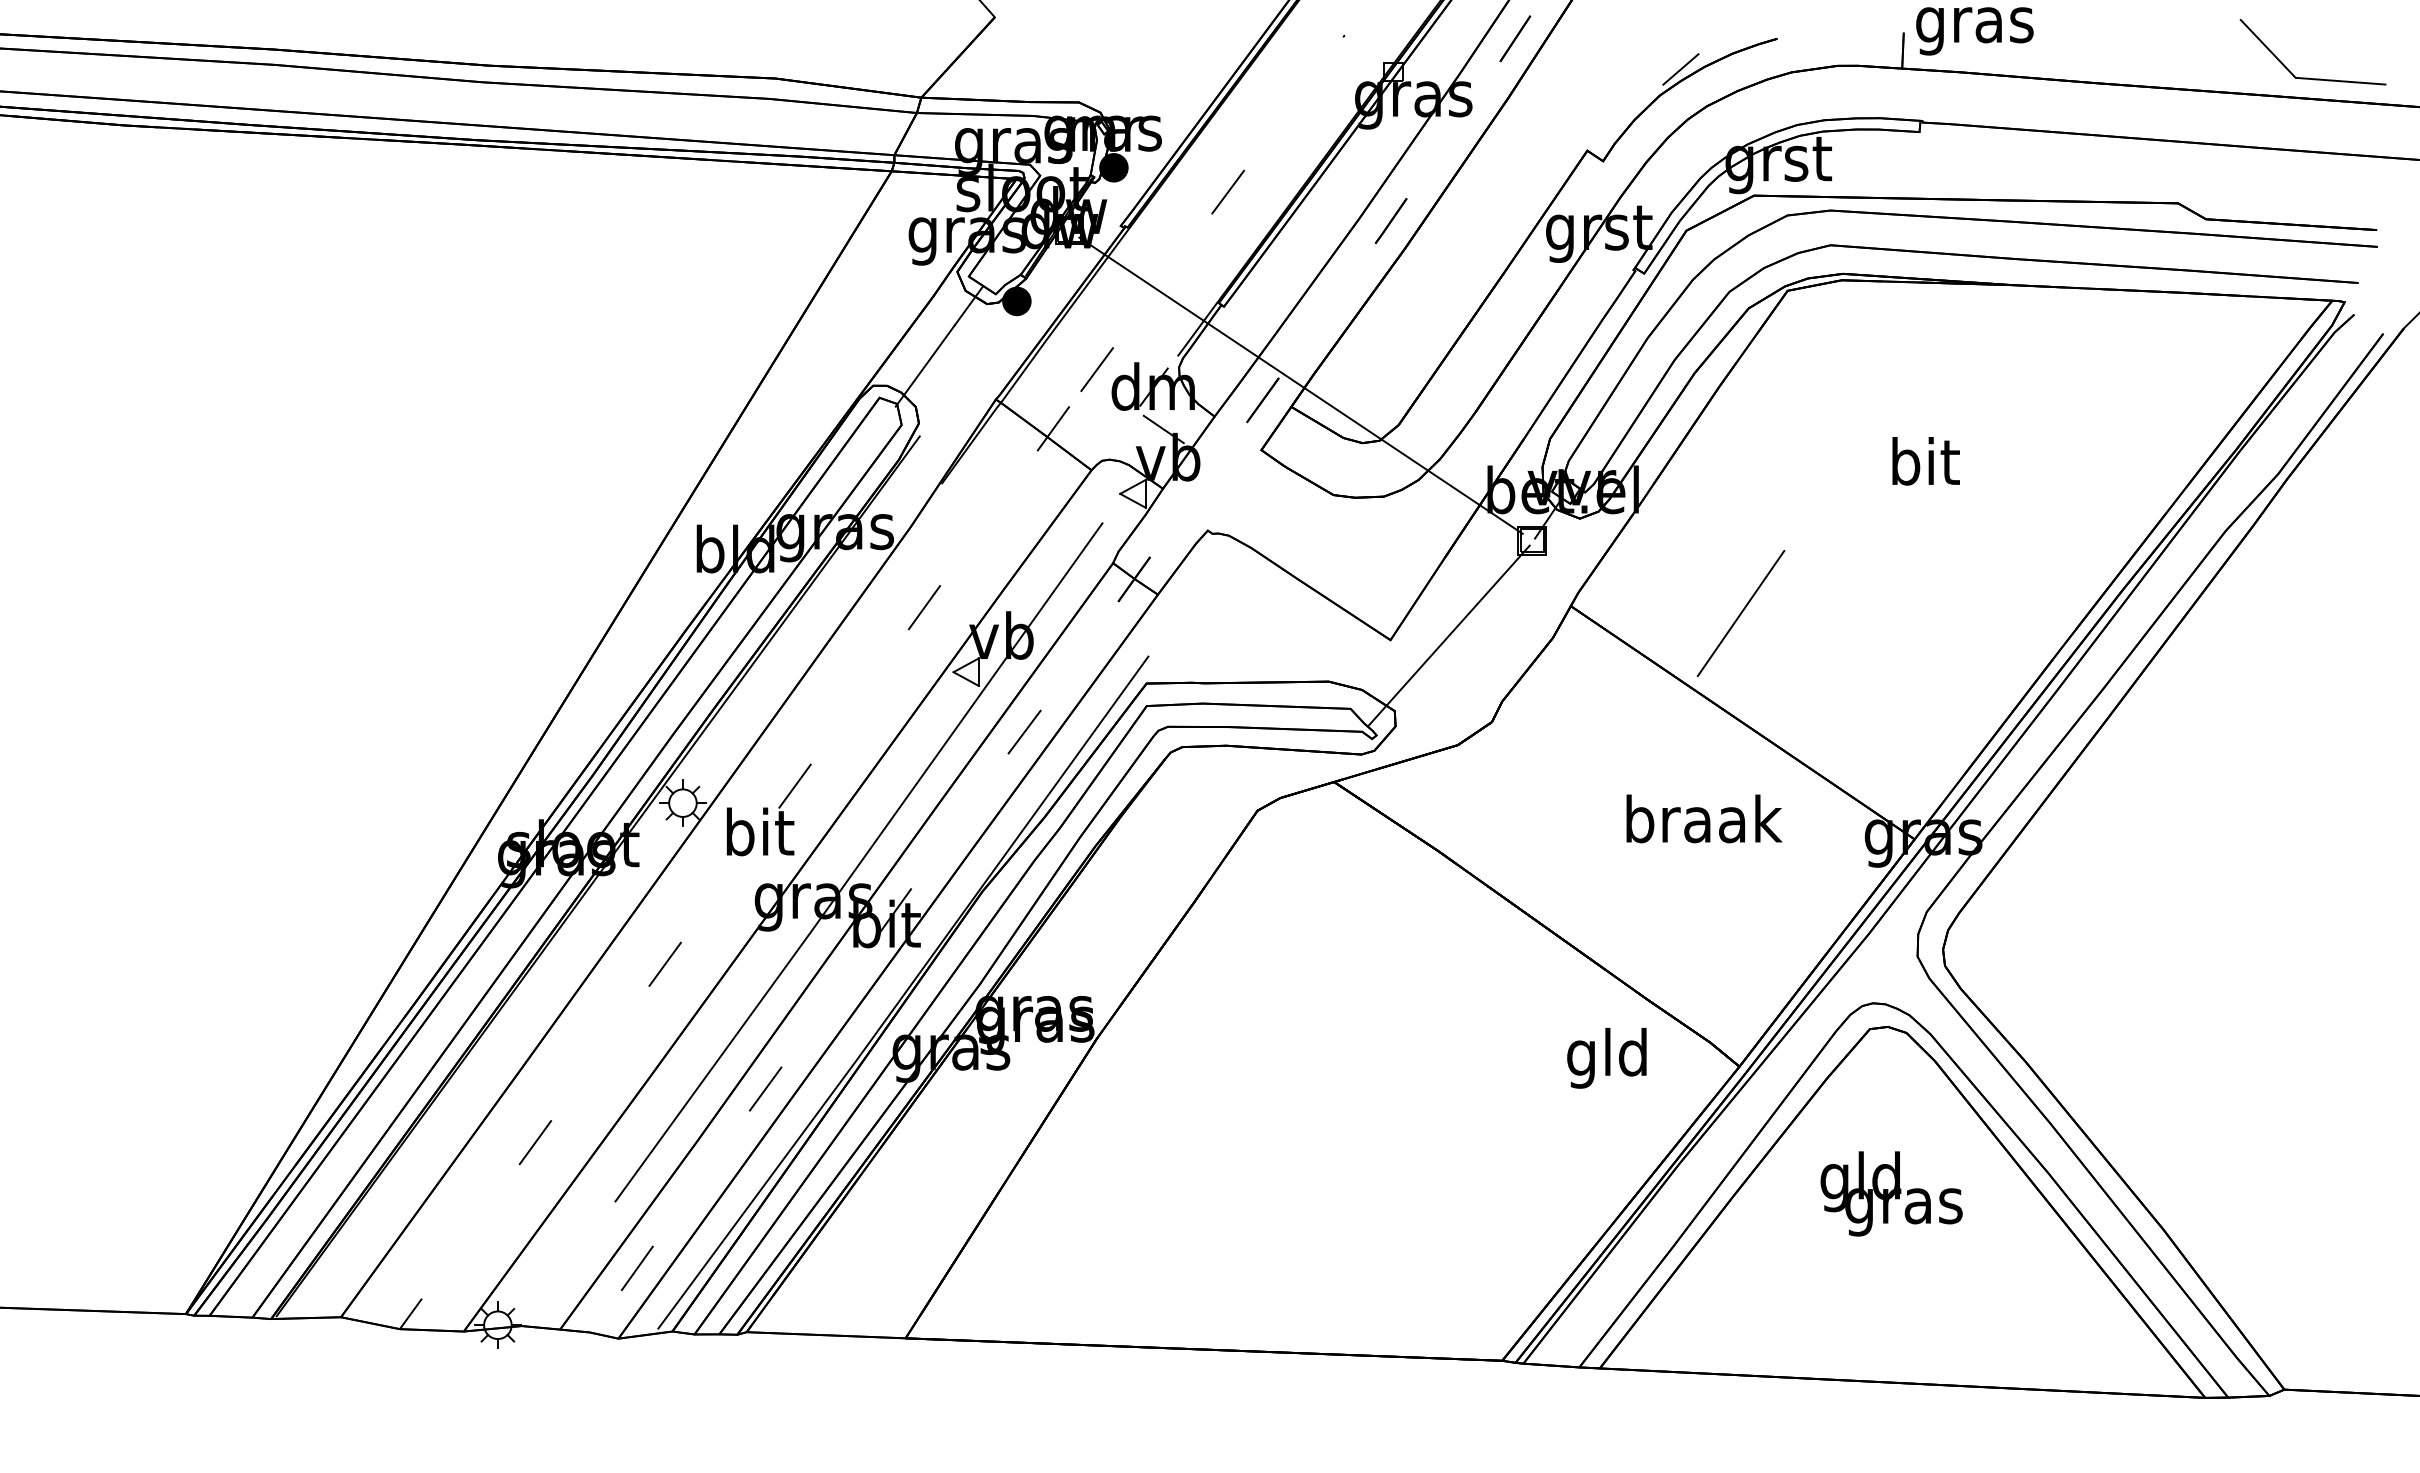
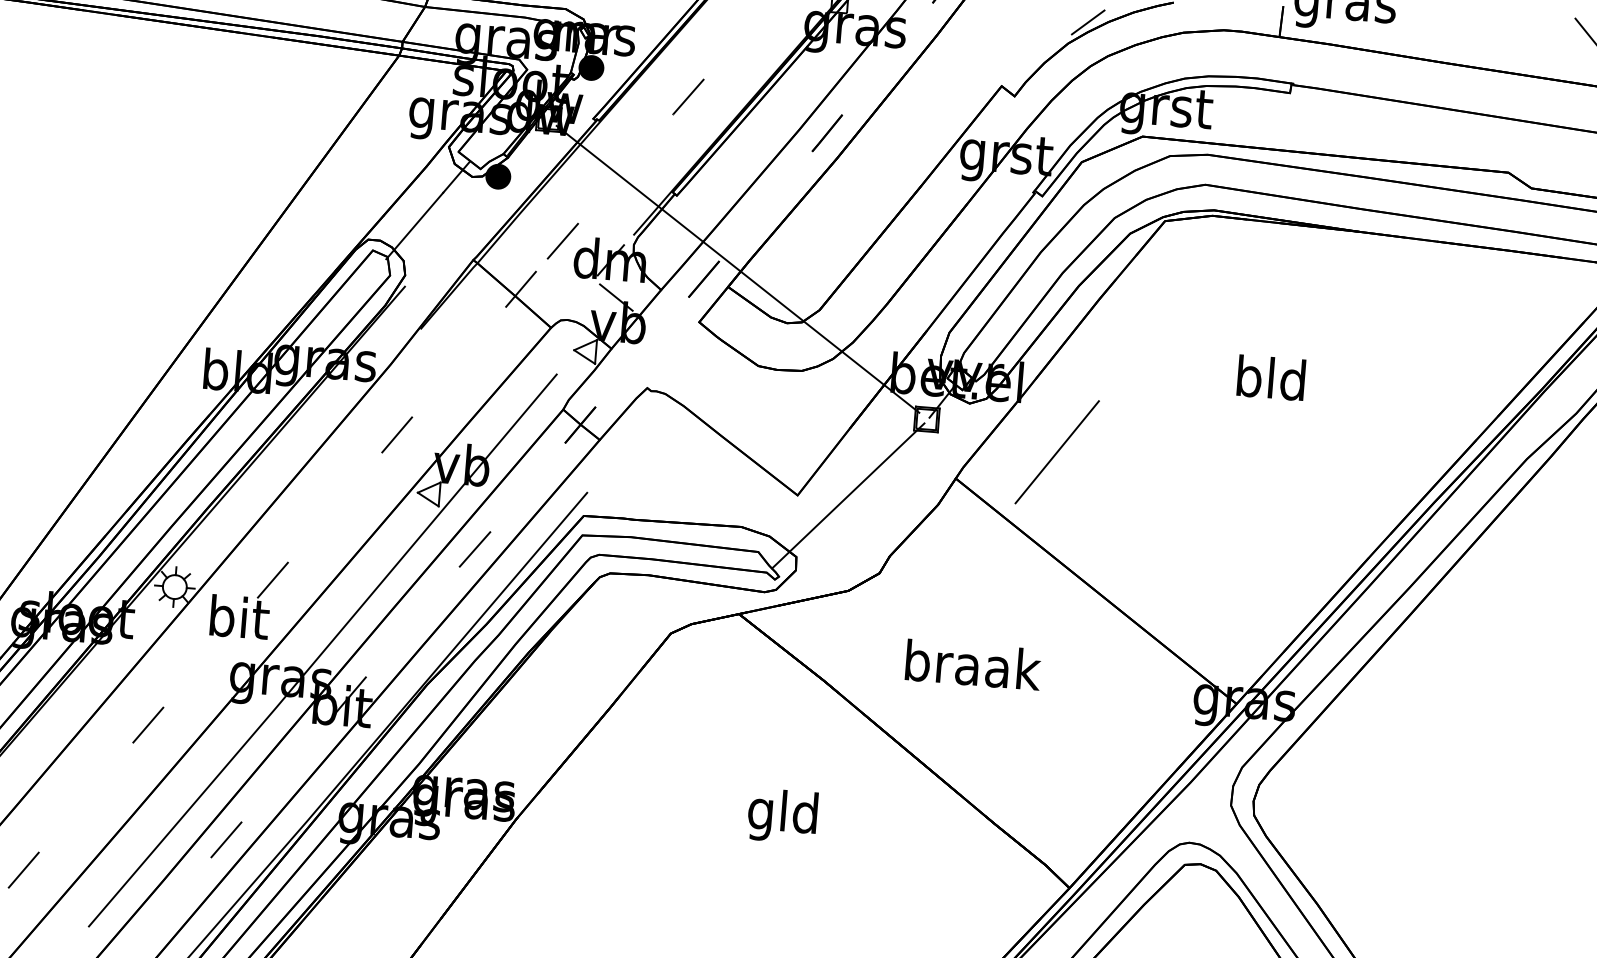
text: (1923, 461) -> (1270, 378), bit -> bld
line: (1740, 613) -> (1056, 452), moved
text: (1704, 818) -> (973, 664), moved
text: (1606, 1058) -> (782, 816), moved

